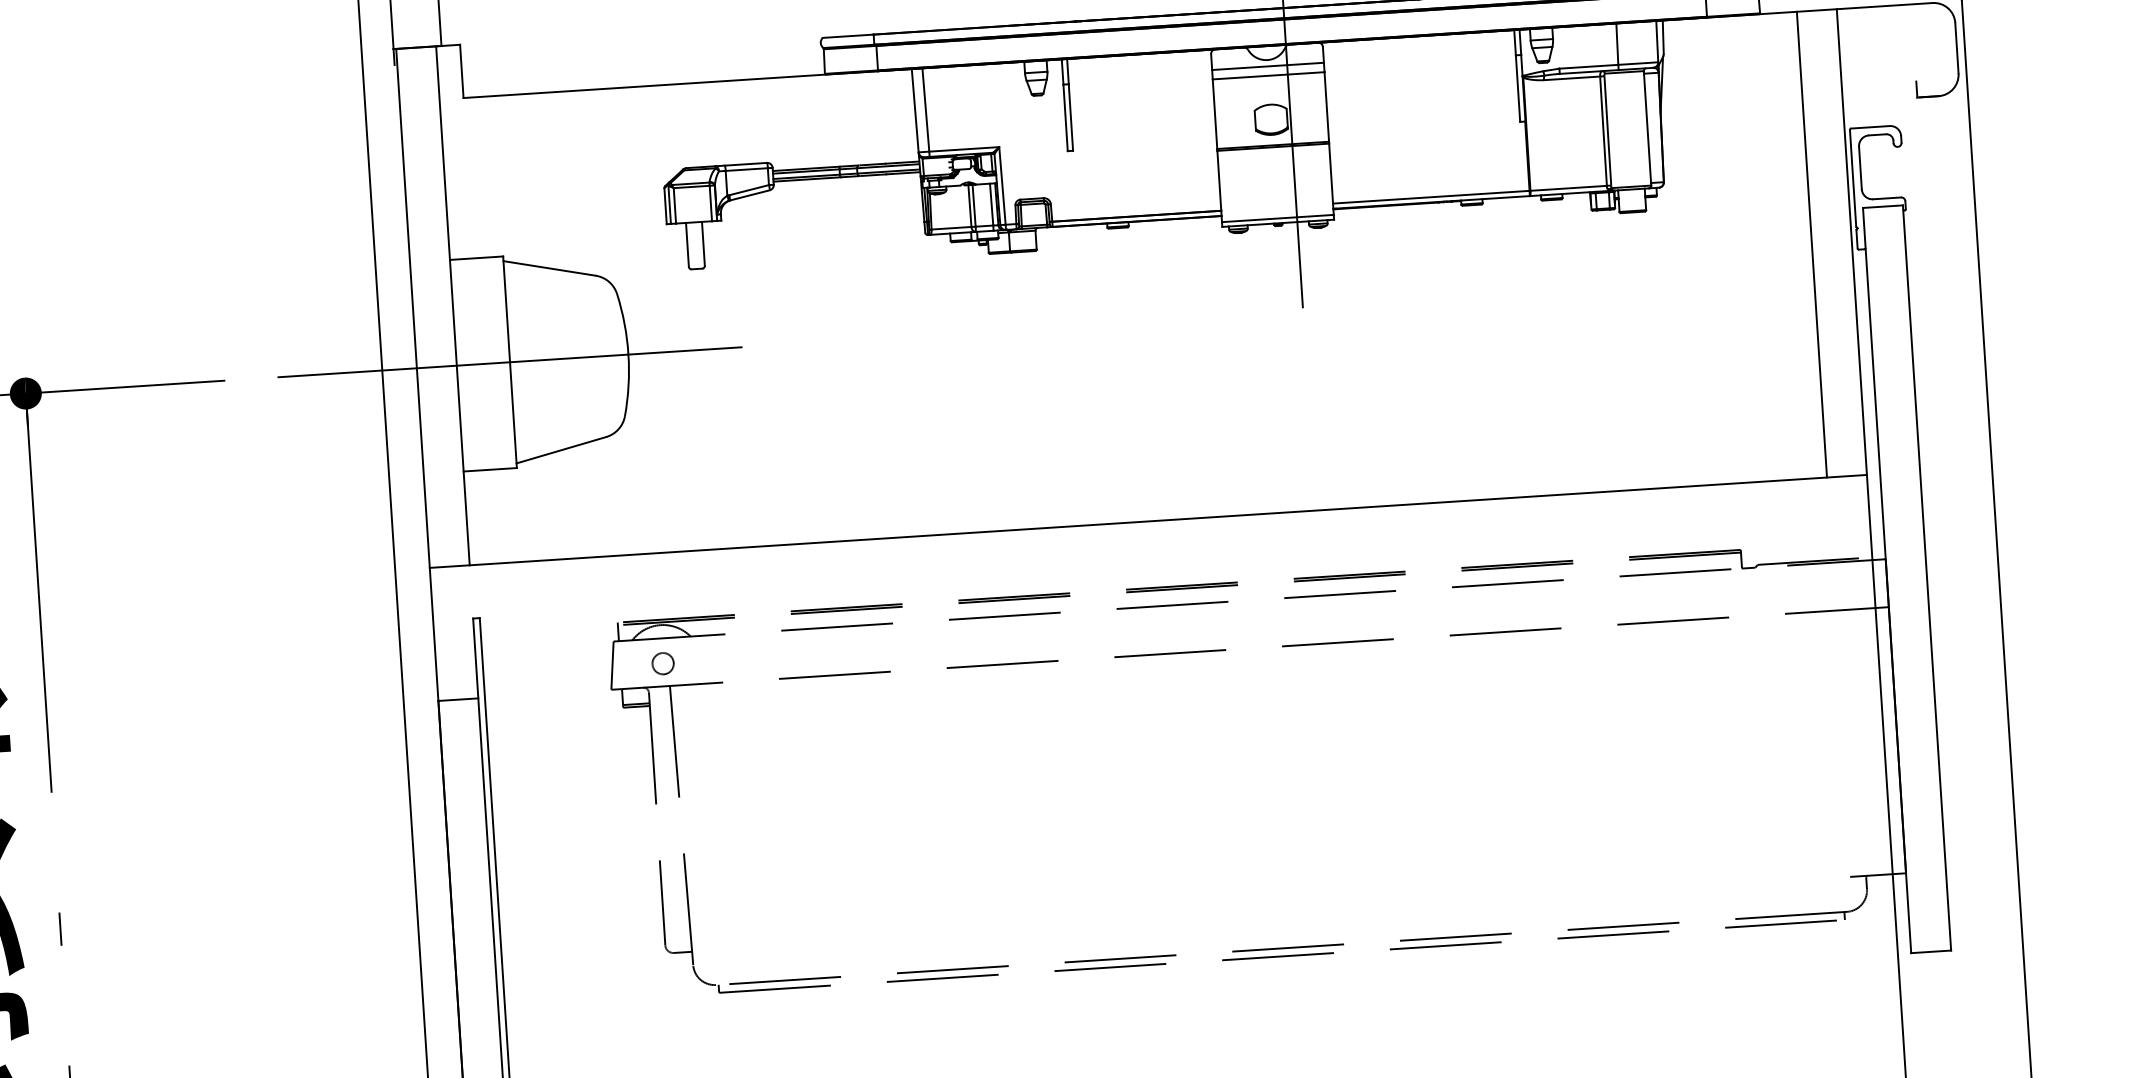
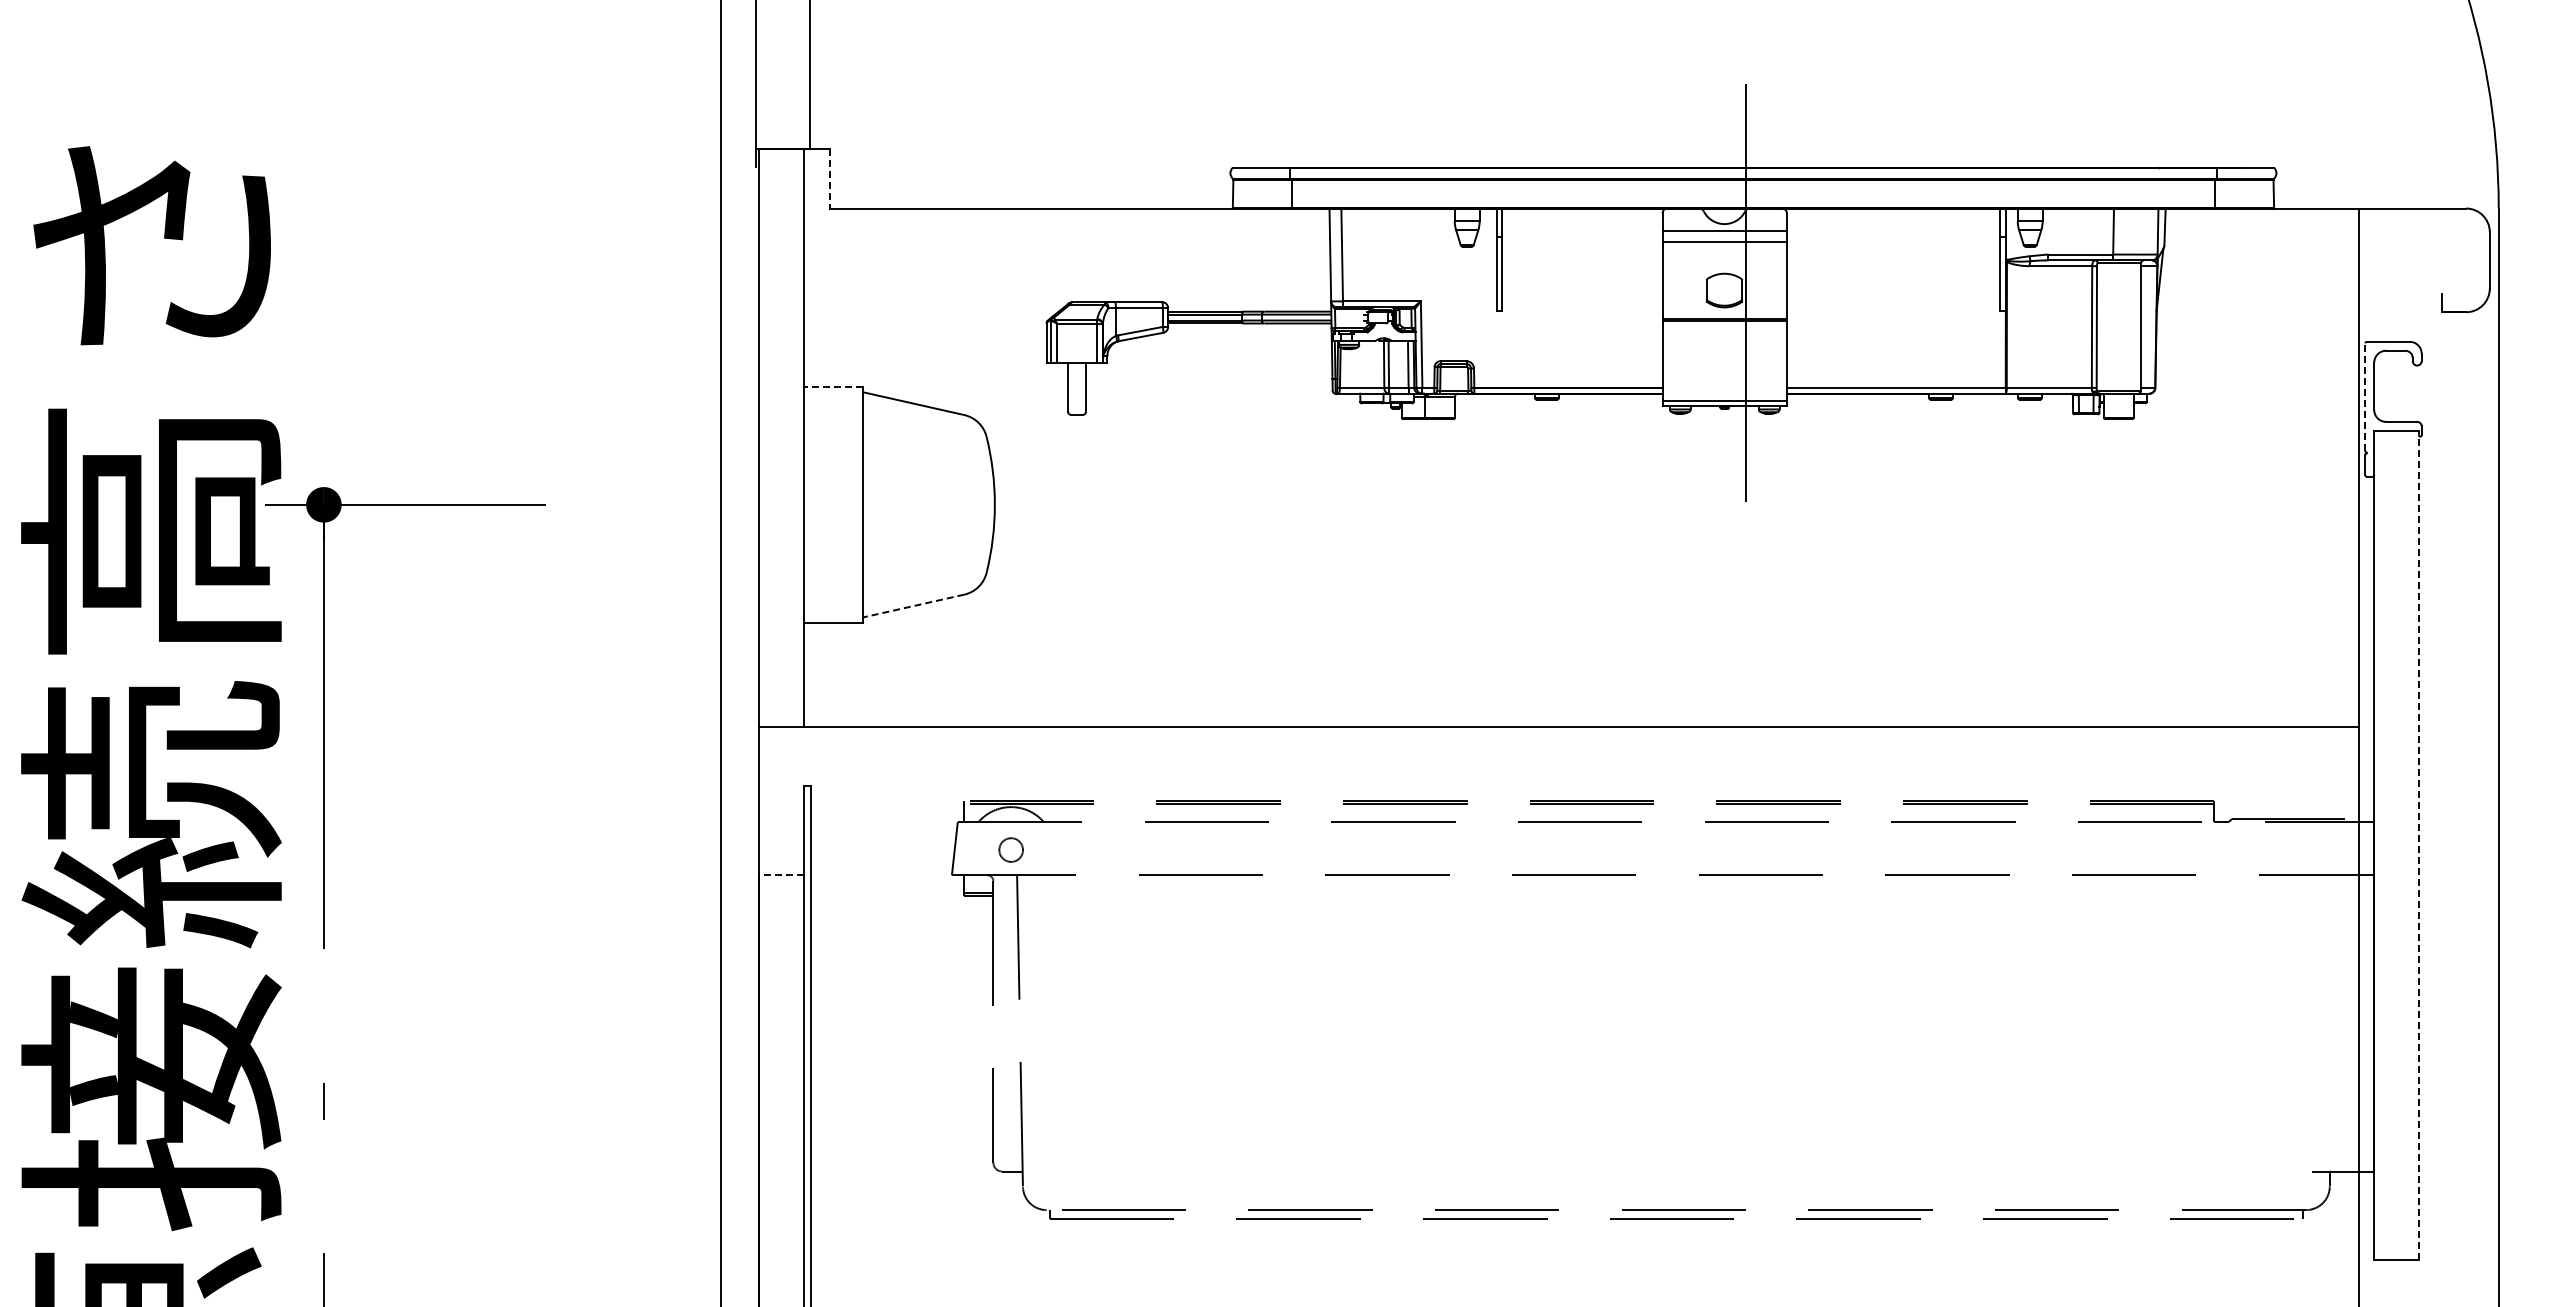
line: (461, 71) -> (830, 178), solid -> dashed
line: (1853, 178) -> (2365, 397), solid -> dashed
line: (1812, 244) -> (2315, 467), removed
line: (476, 258) -> (833, 387), solid -> dashed
line: (509, 361) -> (862, 504), removed
line: (561, 450) -> (913, 606), solid -> dashed
line: (1926, 577) -> (2418, 845), solid -> dashed
line: (458, 699) -> (781, 875), solid -> dashed

